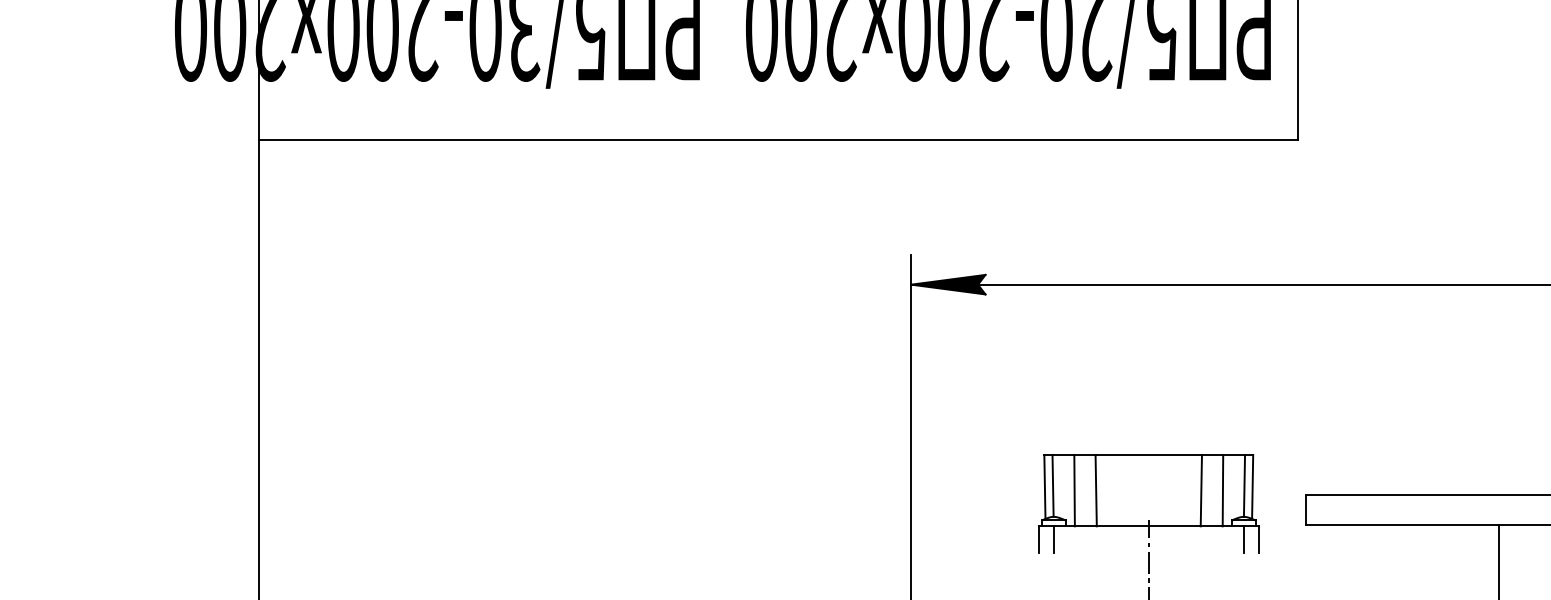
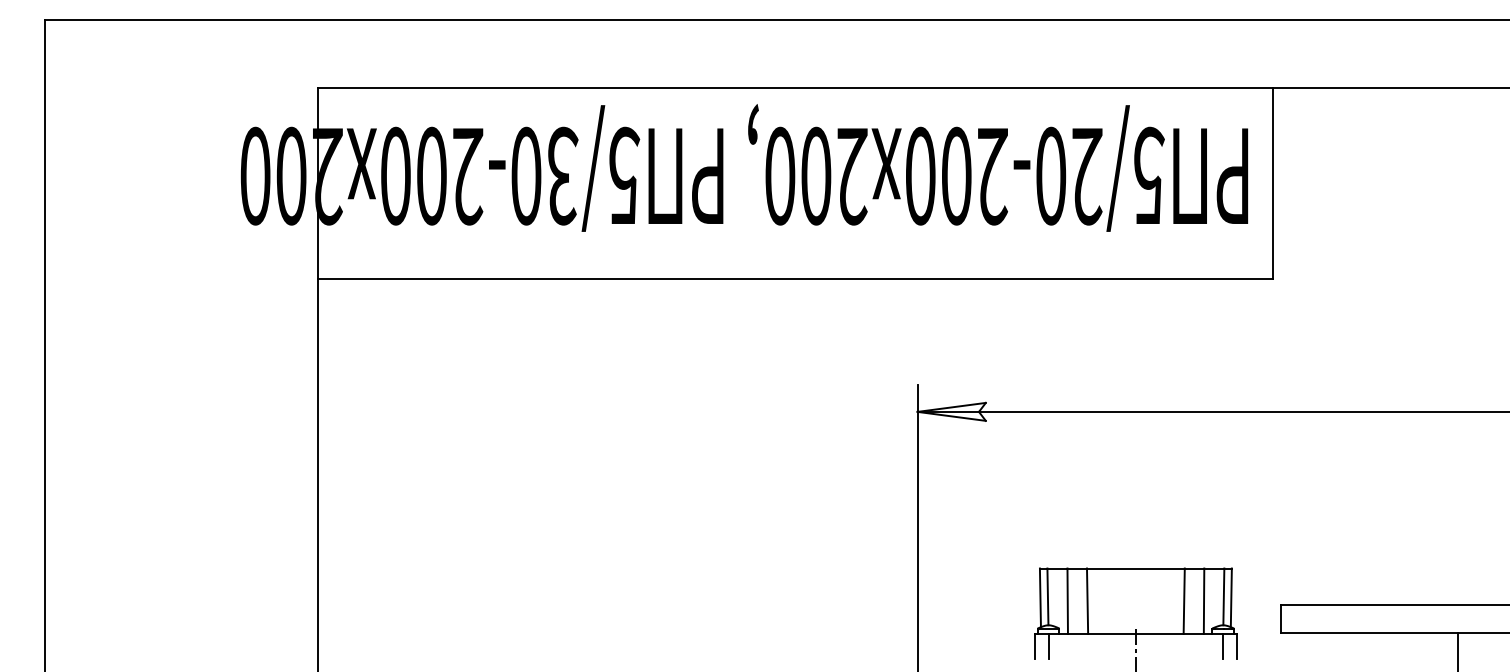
fill: (948, 284) -> (951, 411), removed

